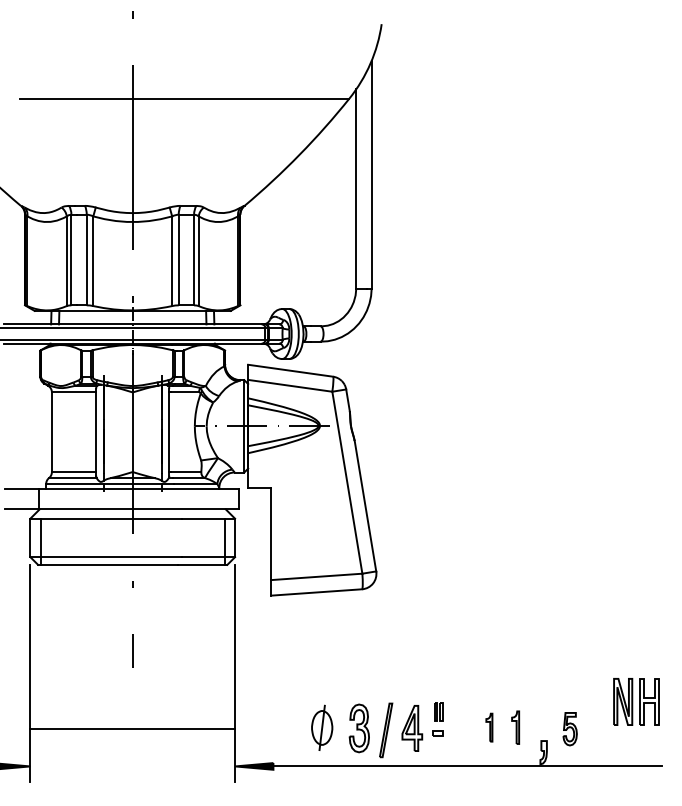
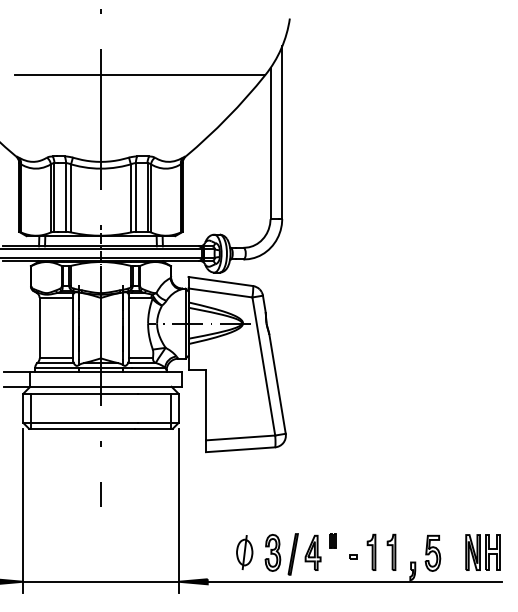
part: (636, 701) -> (483, 552), moved
part: (489, 727) -> (371, 552), size x1.67
part: (515, 727) -> (391, 552), size x1.43
line: (132, 729) -> (100, 581), moved
part: (569, 729) -> (432, 553), size x1.43
part: (437, 733) -> (352, 556), moved

